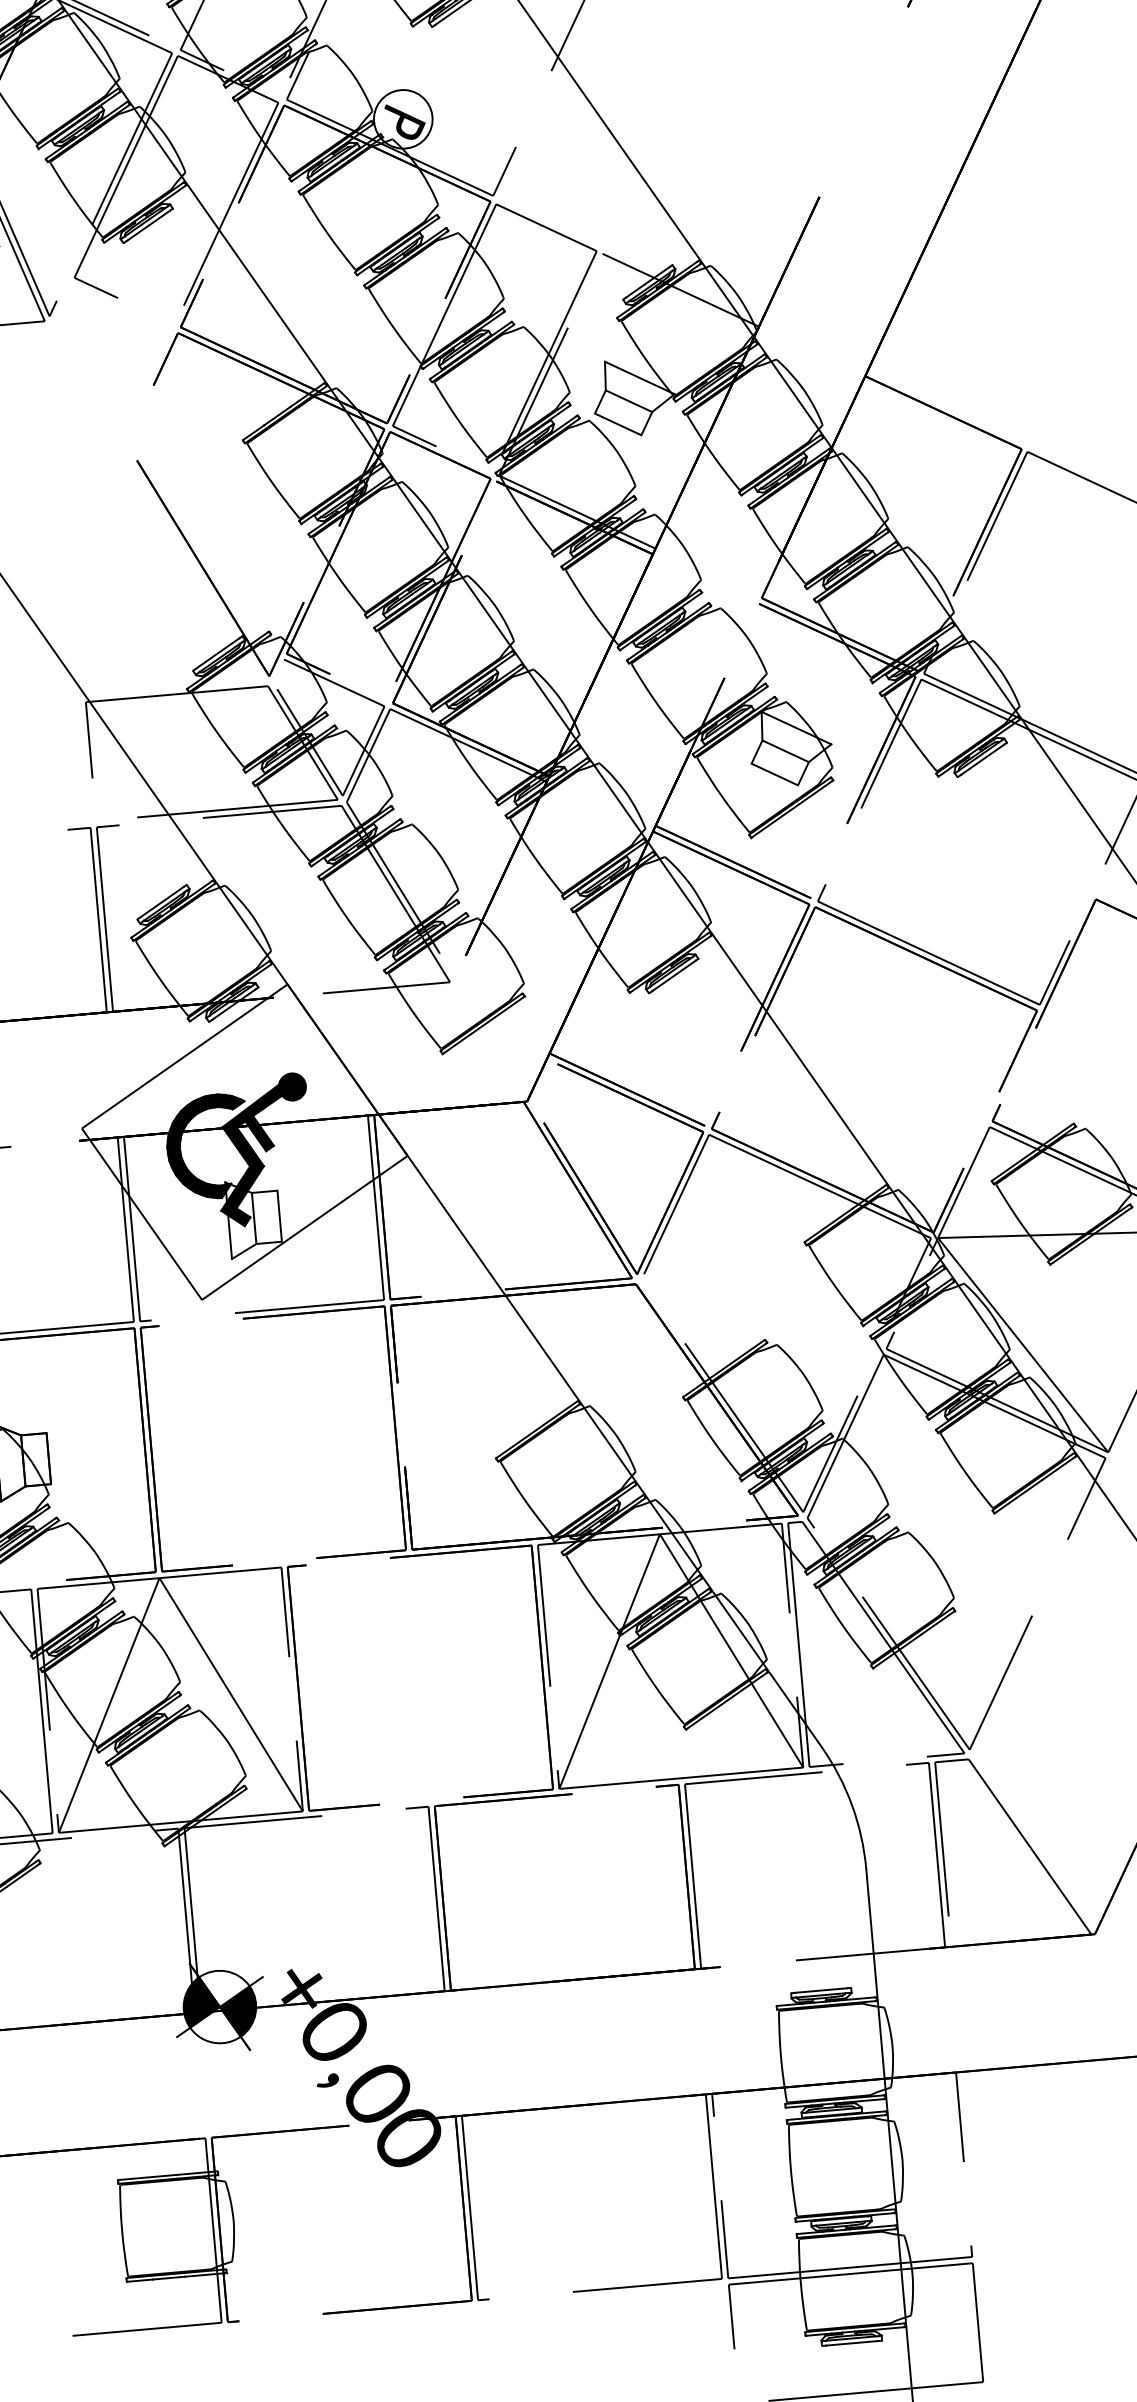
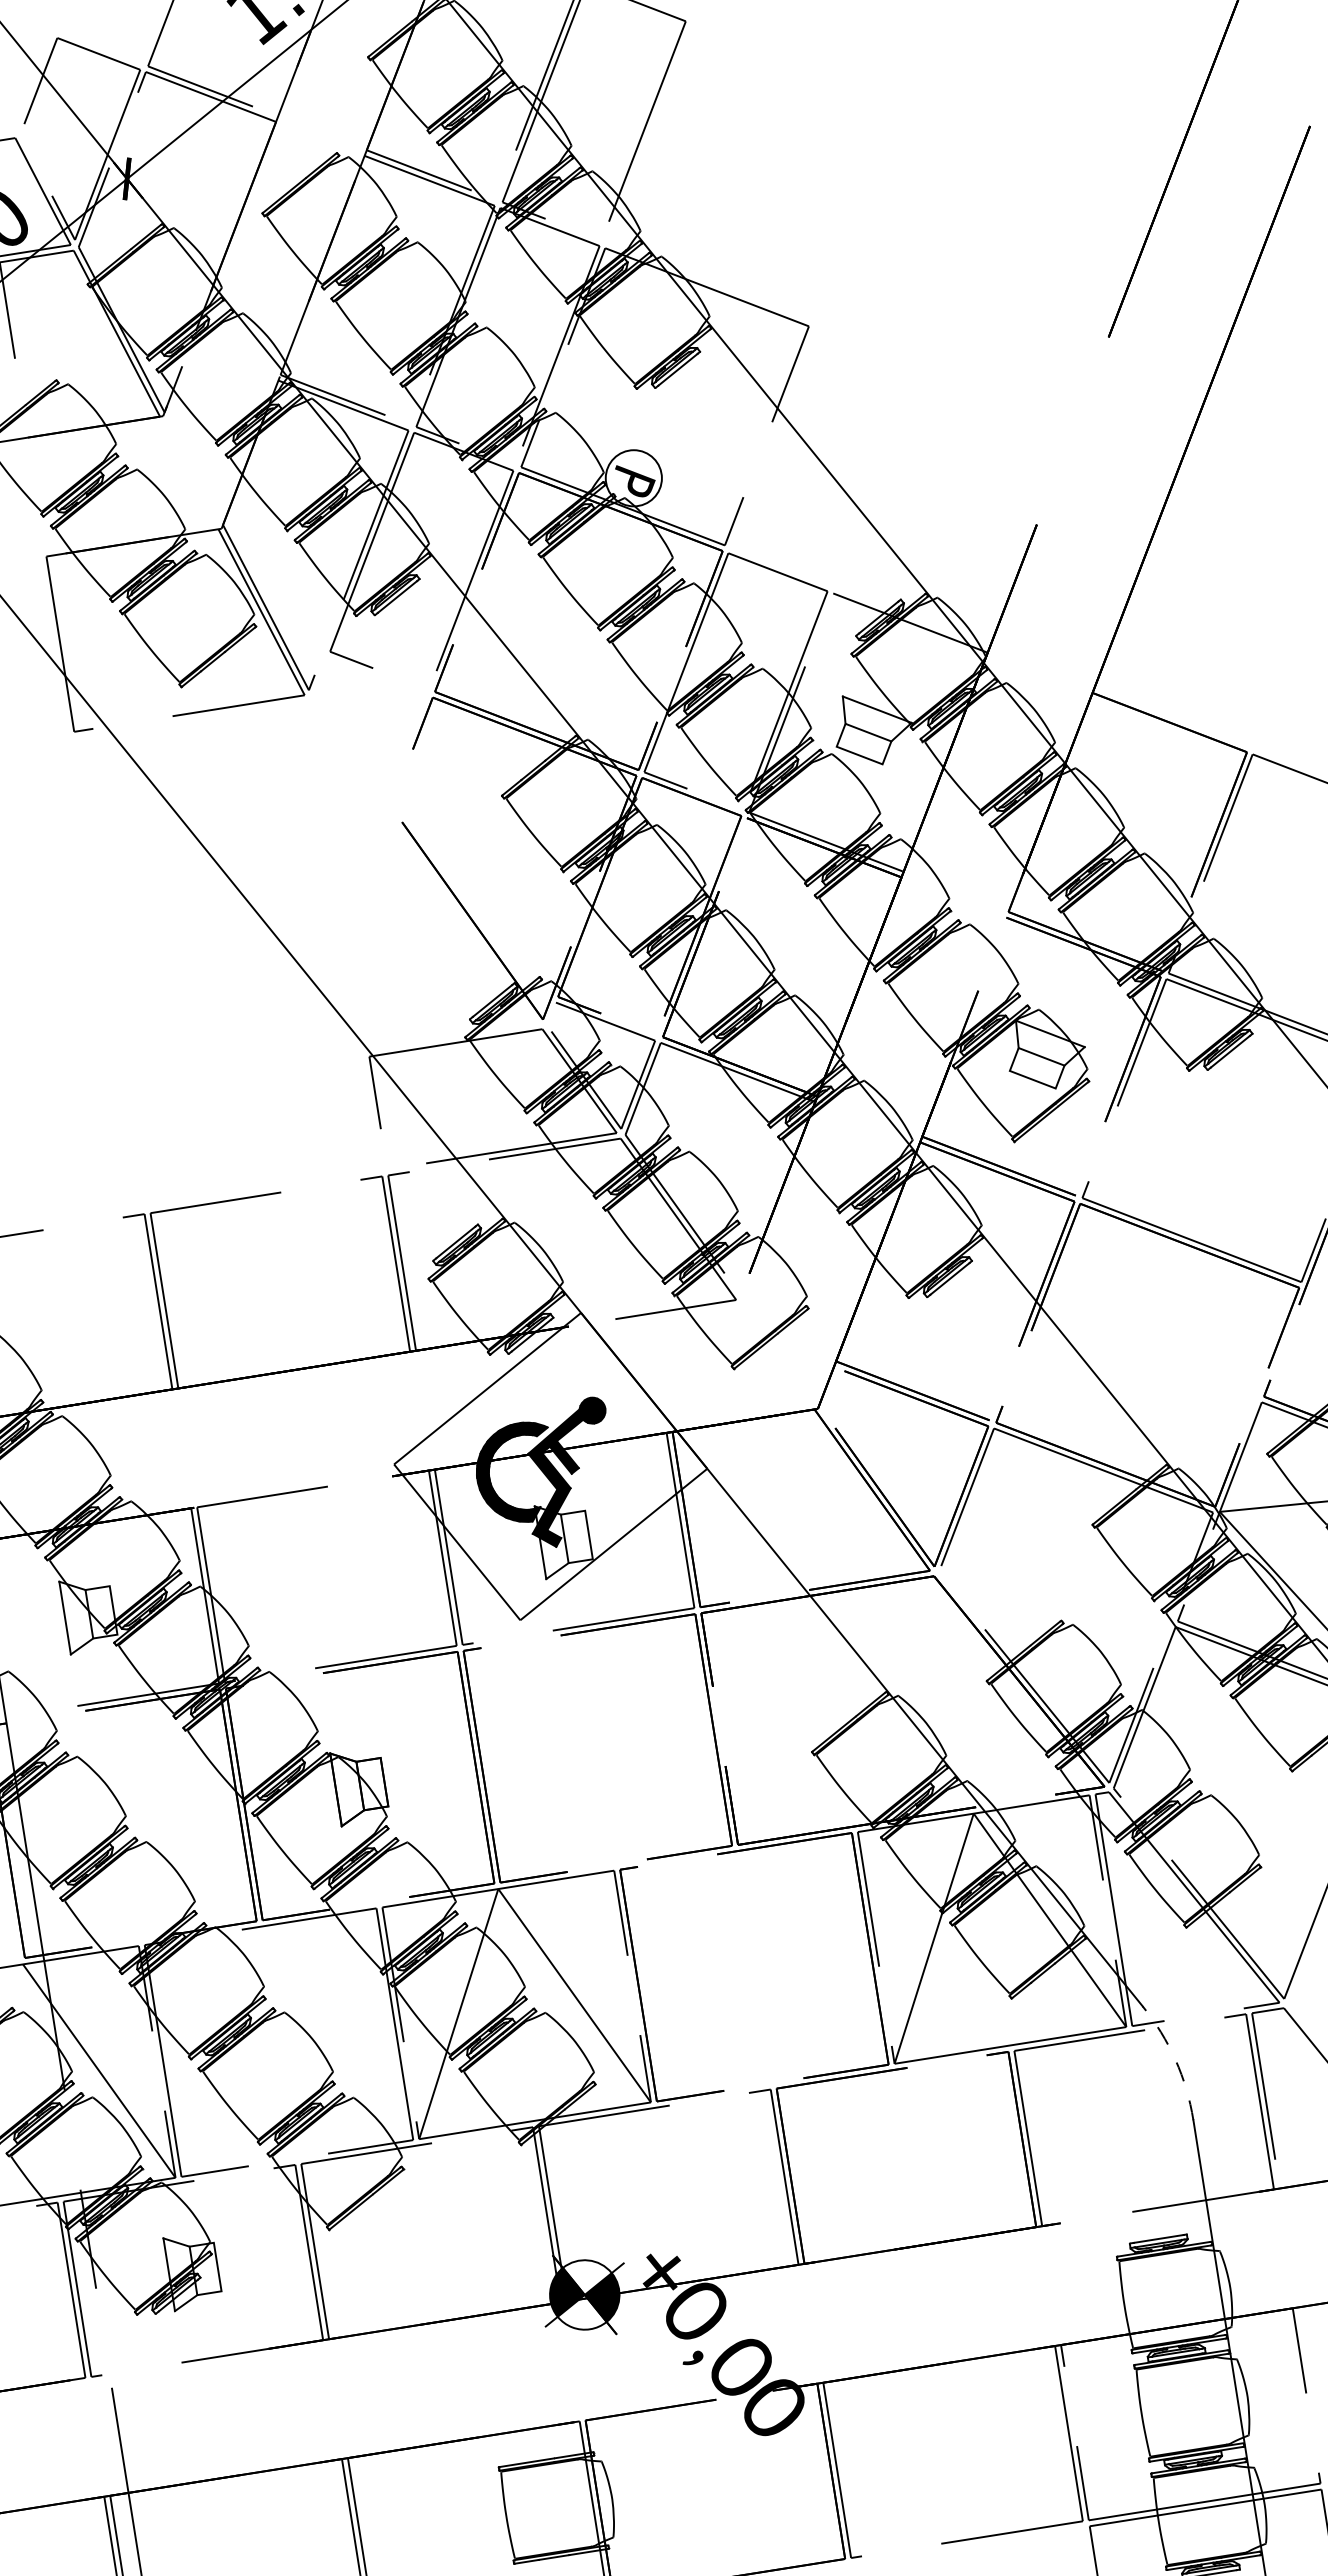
arc: (852, 1804) -> (1175, 2059), solid -> dashed

